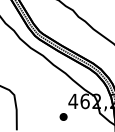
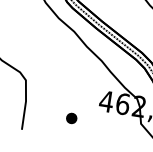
part: (63, 116) -> (71, 117), moved

